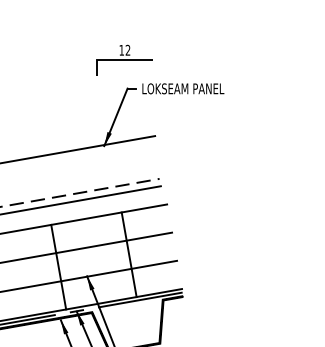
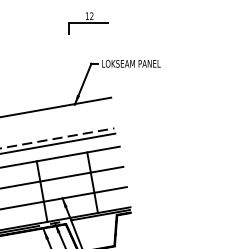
part: (123, 60) -> (88, 23), moved

